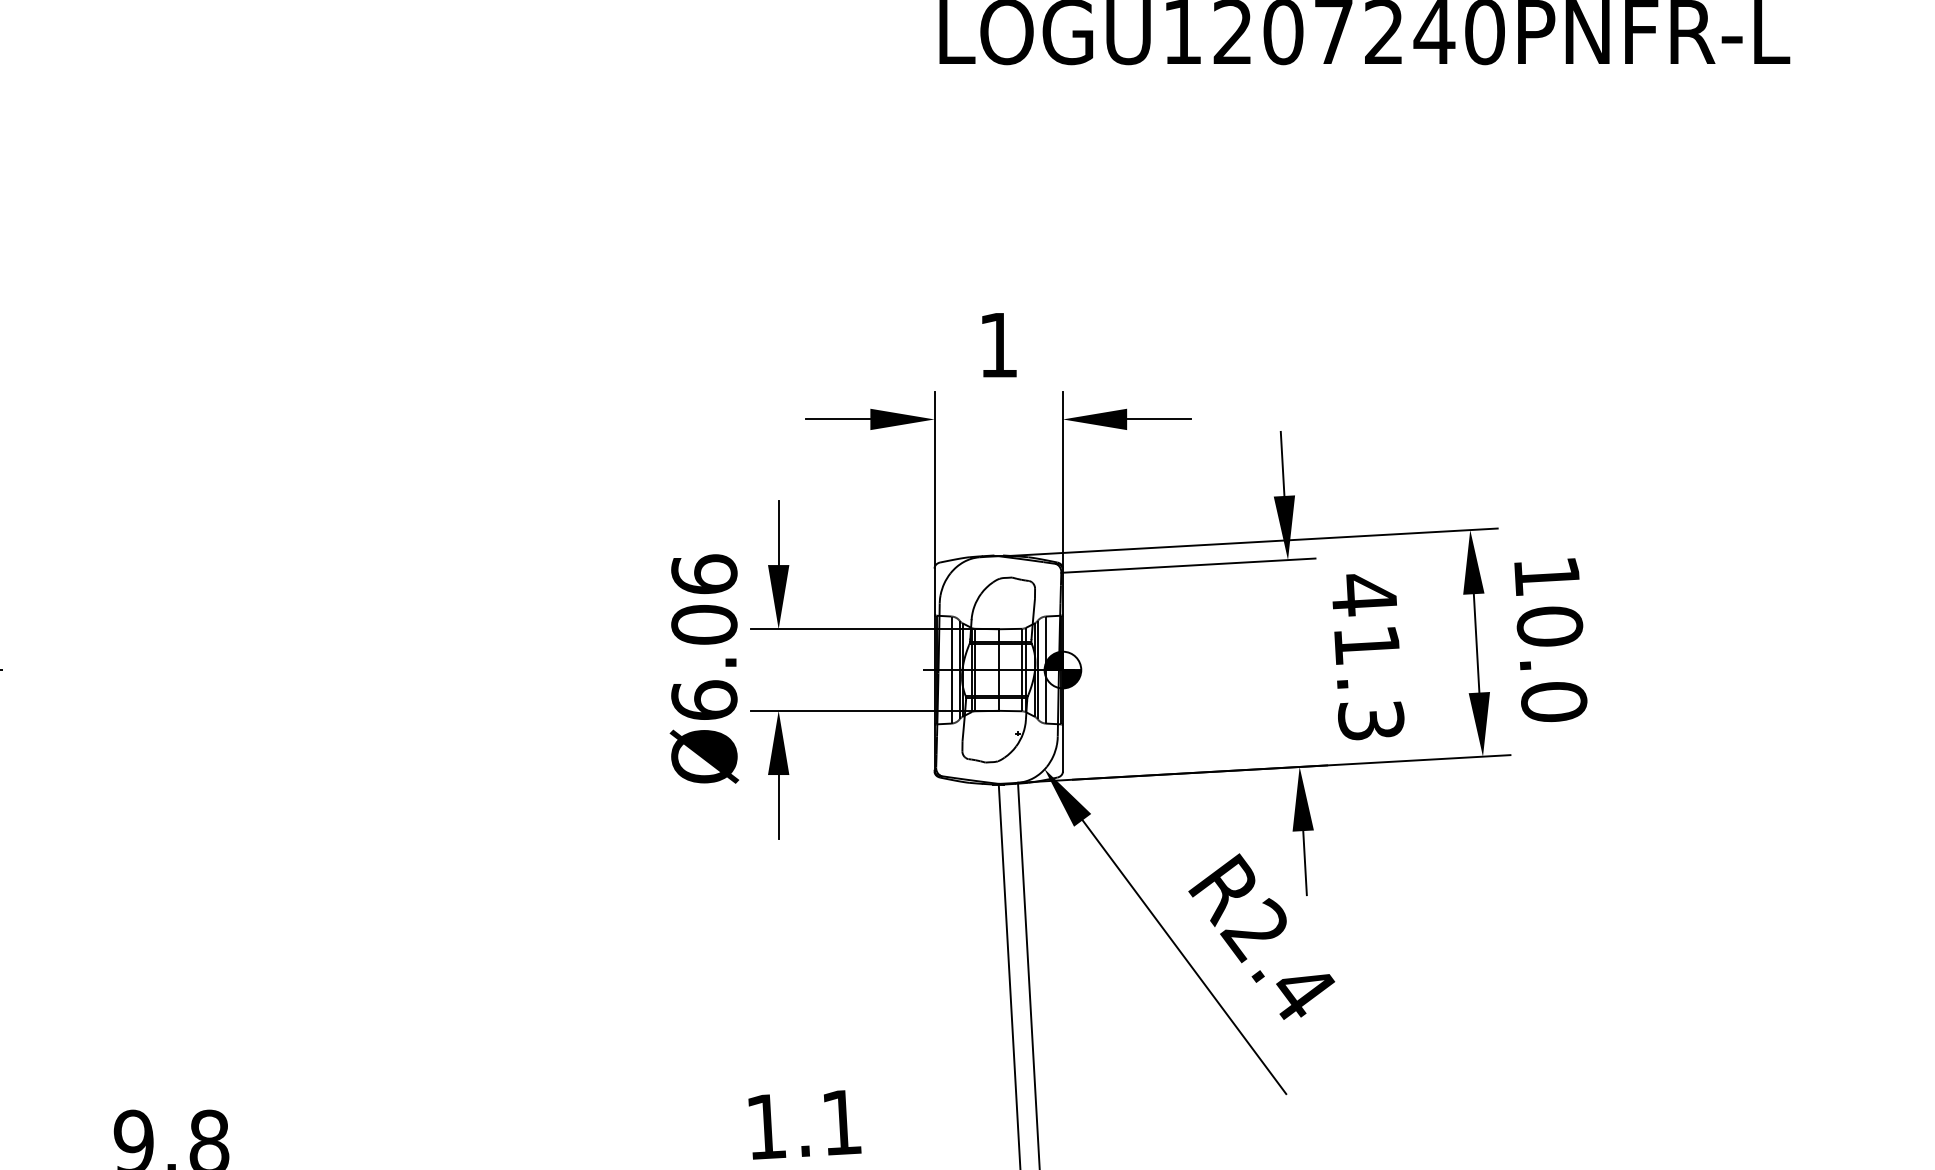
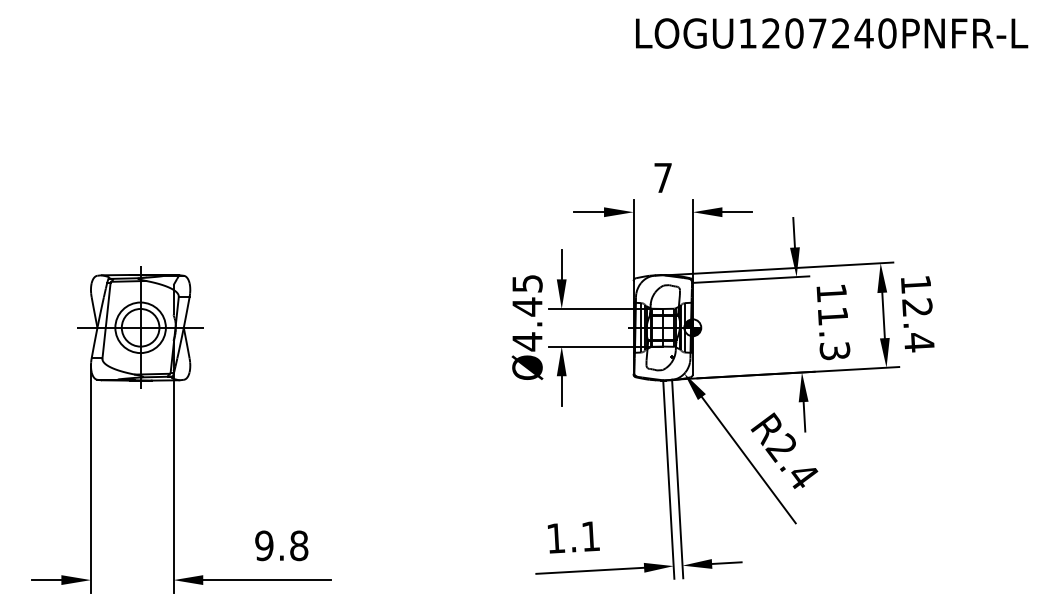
text: (997, 344) -> (662, 177), 1 -> 7
text: (1363, 595) -> (831, 293), 41.3 -> 11.3
text: (704, 636) -> (527, 312), Ø6.06 -> Ø4.45
text: (1552, 665) -> (918, 325), 10.0 -> 12.4

